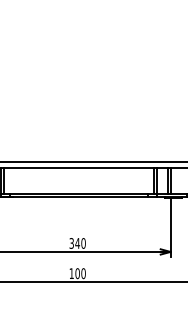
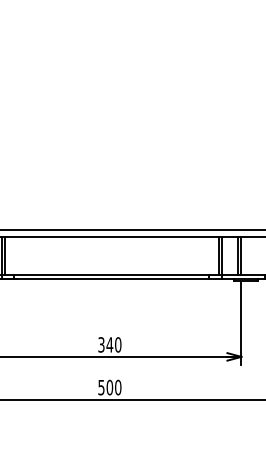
text: (71, 273) -> (101, 387), 100 -> 500

